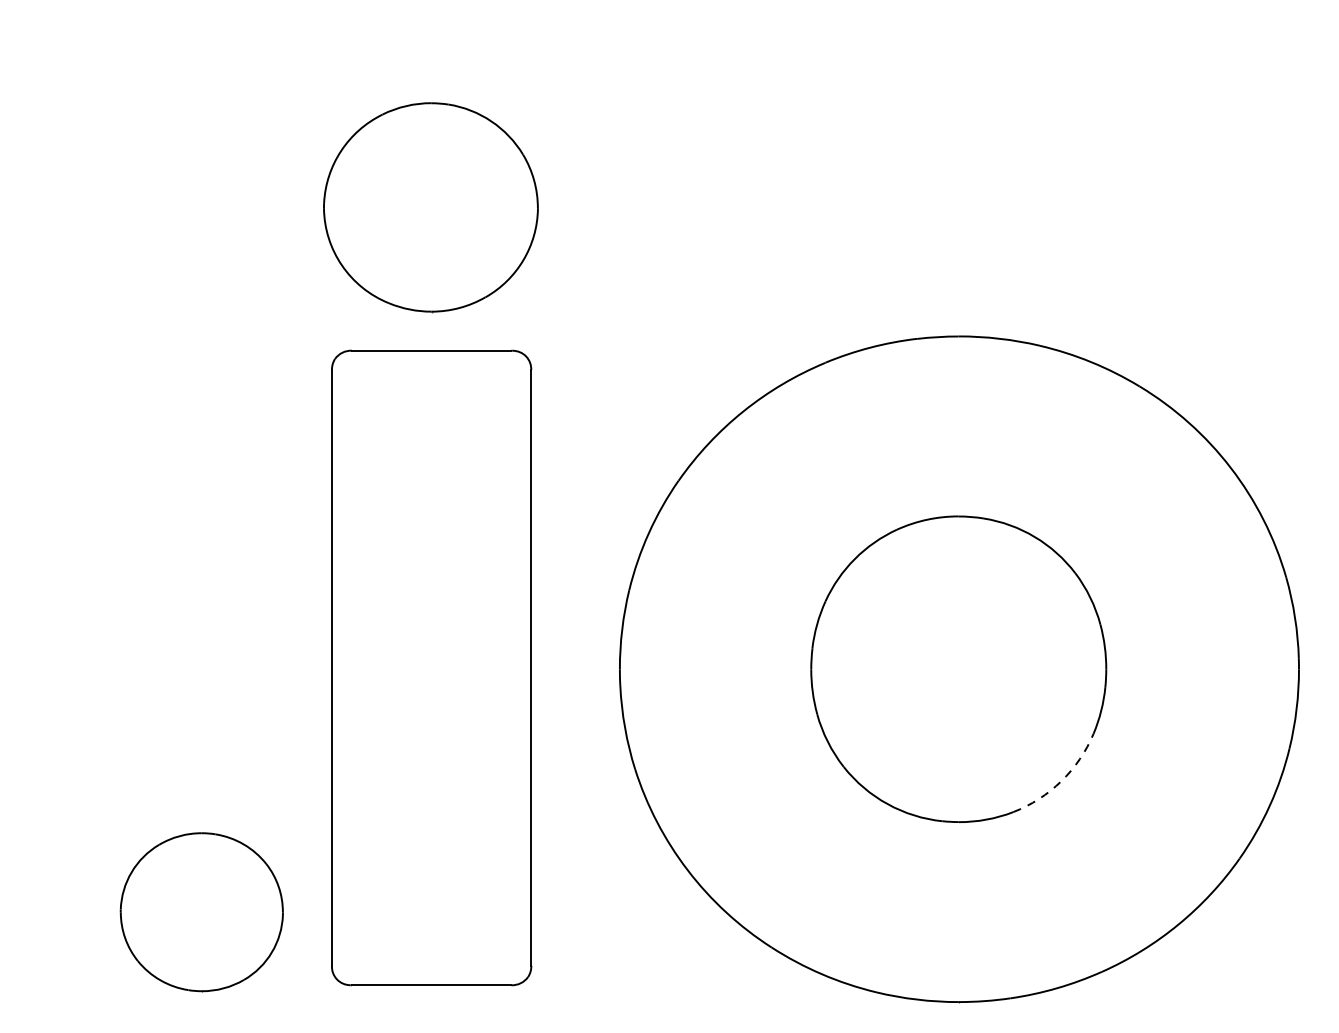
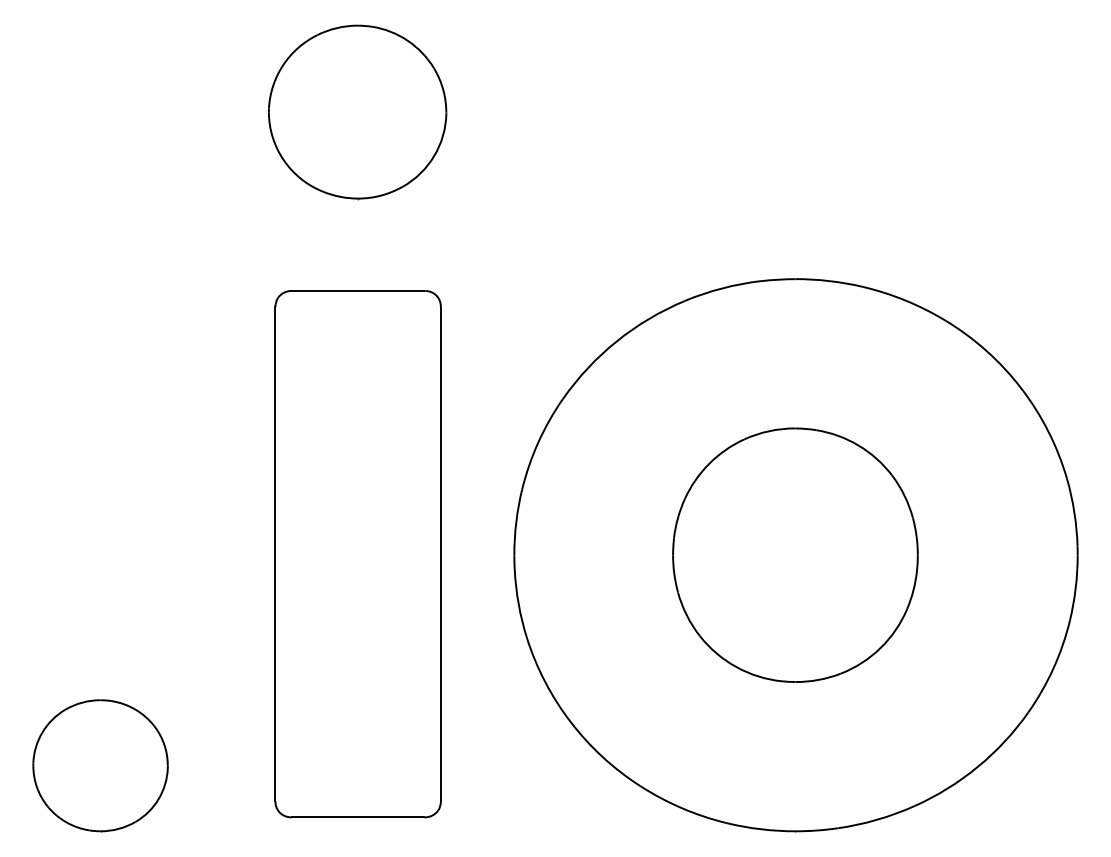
part: (430, 207) -> (357, 112), moved
arc: (1061, 781) -> (880, 648), dashed -> solid
part: (201, 911) -> (100, 765), moved

